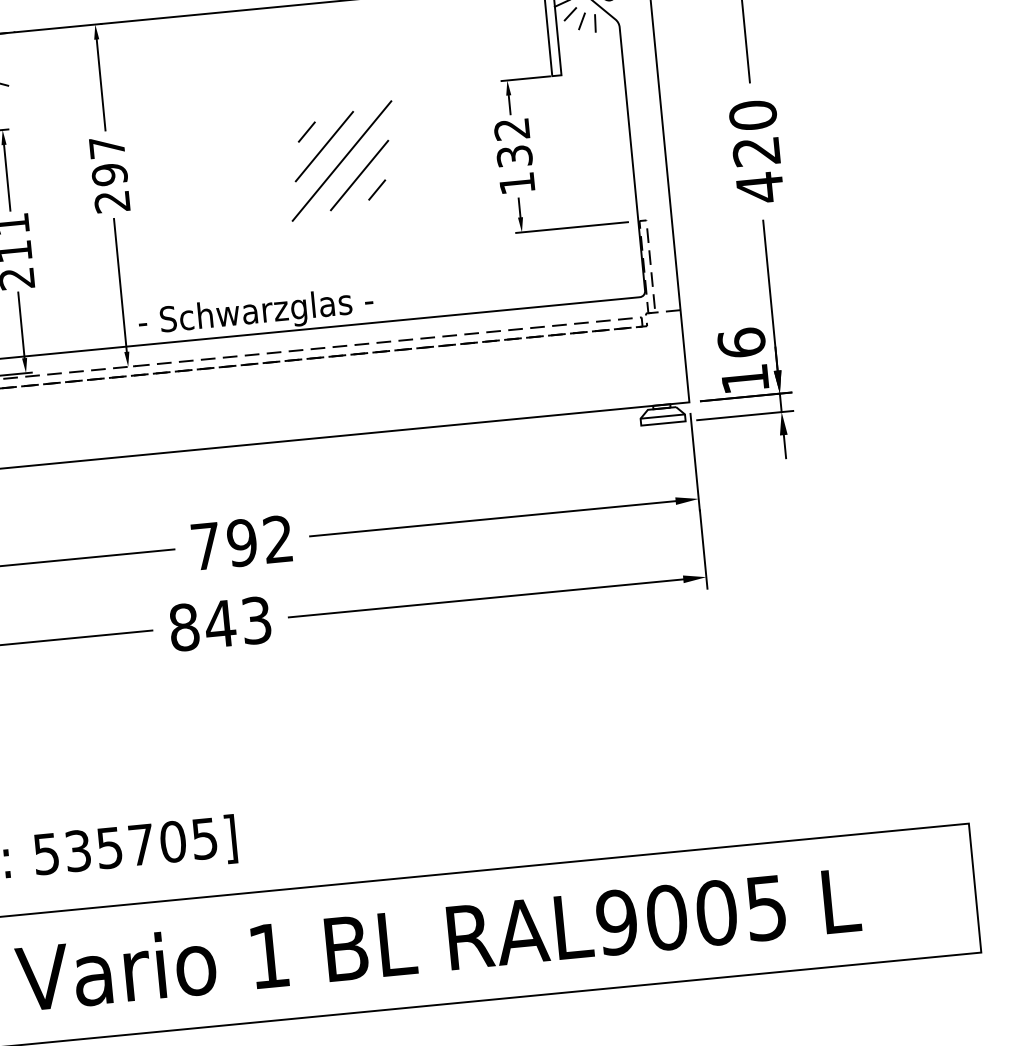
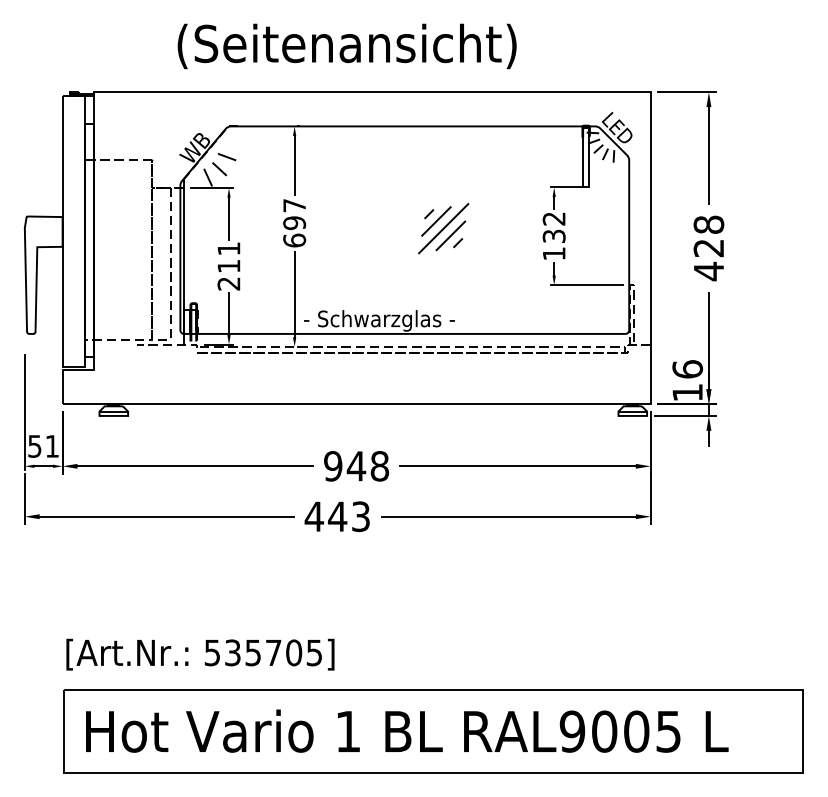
text: (753, 114) -> (709, 224), 420 -> 428
part: (341, 160) -> (443, 228), size x0.7
text: (112, 201) -> (294, 240), 297 -> 697
text: (242, 543) -> (356, 466), 792 -> 948
text: (182, 627) -> (313, 516), 843 -> 443

